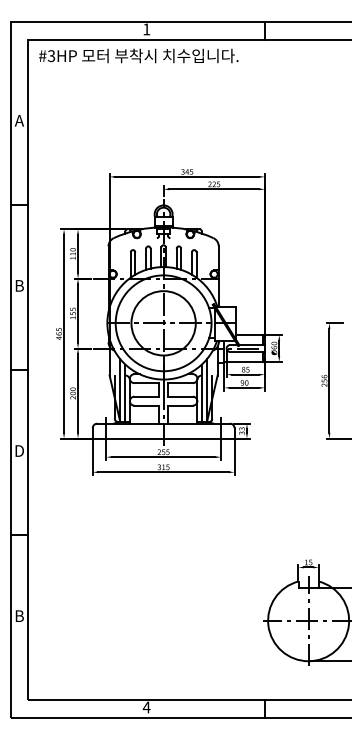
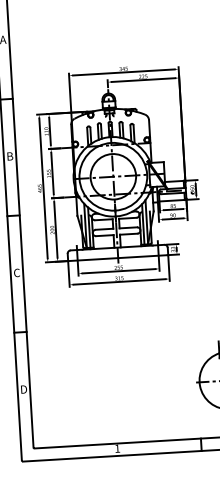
text: (19, 450) -> (16, 272), D -> C
text: (19, 615) -> (23, 389), B -> D
text: (146, 707) -> (117, 448), 4 -> 1

